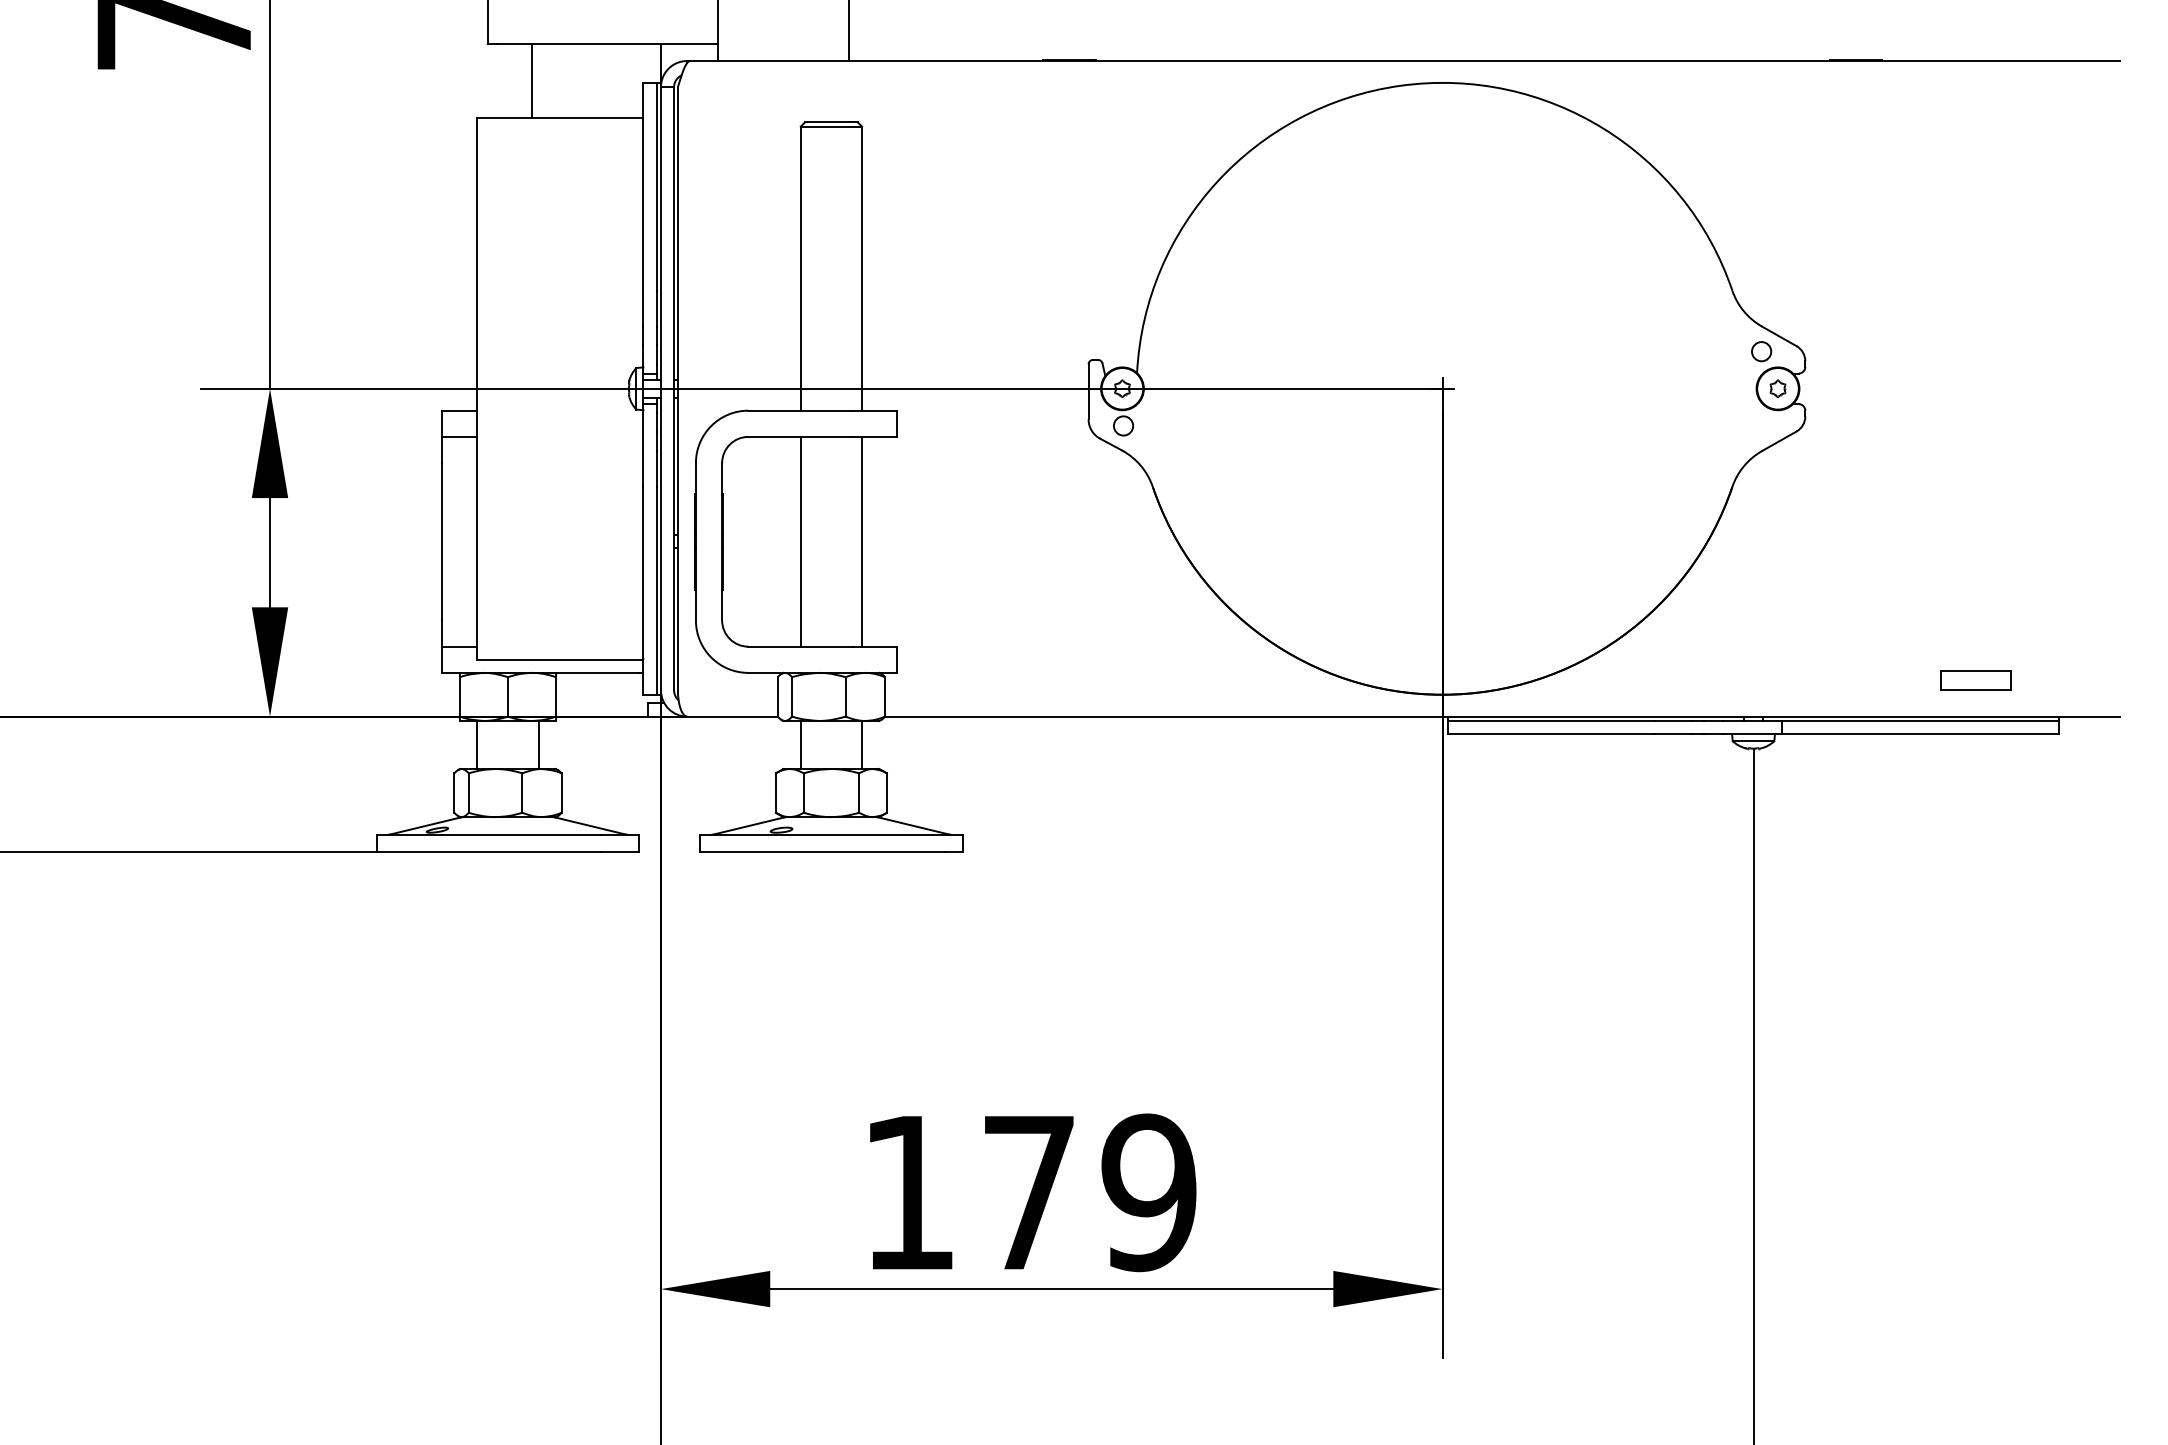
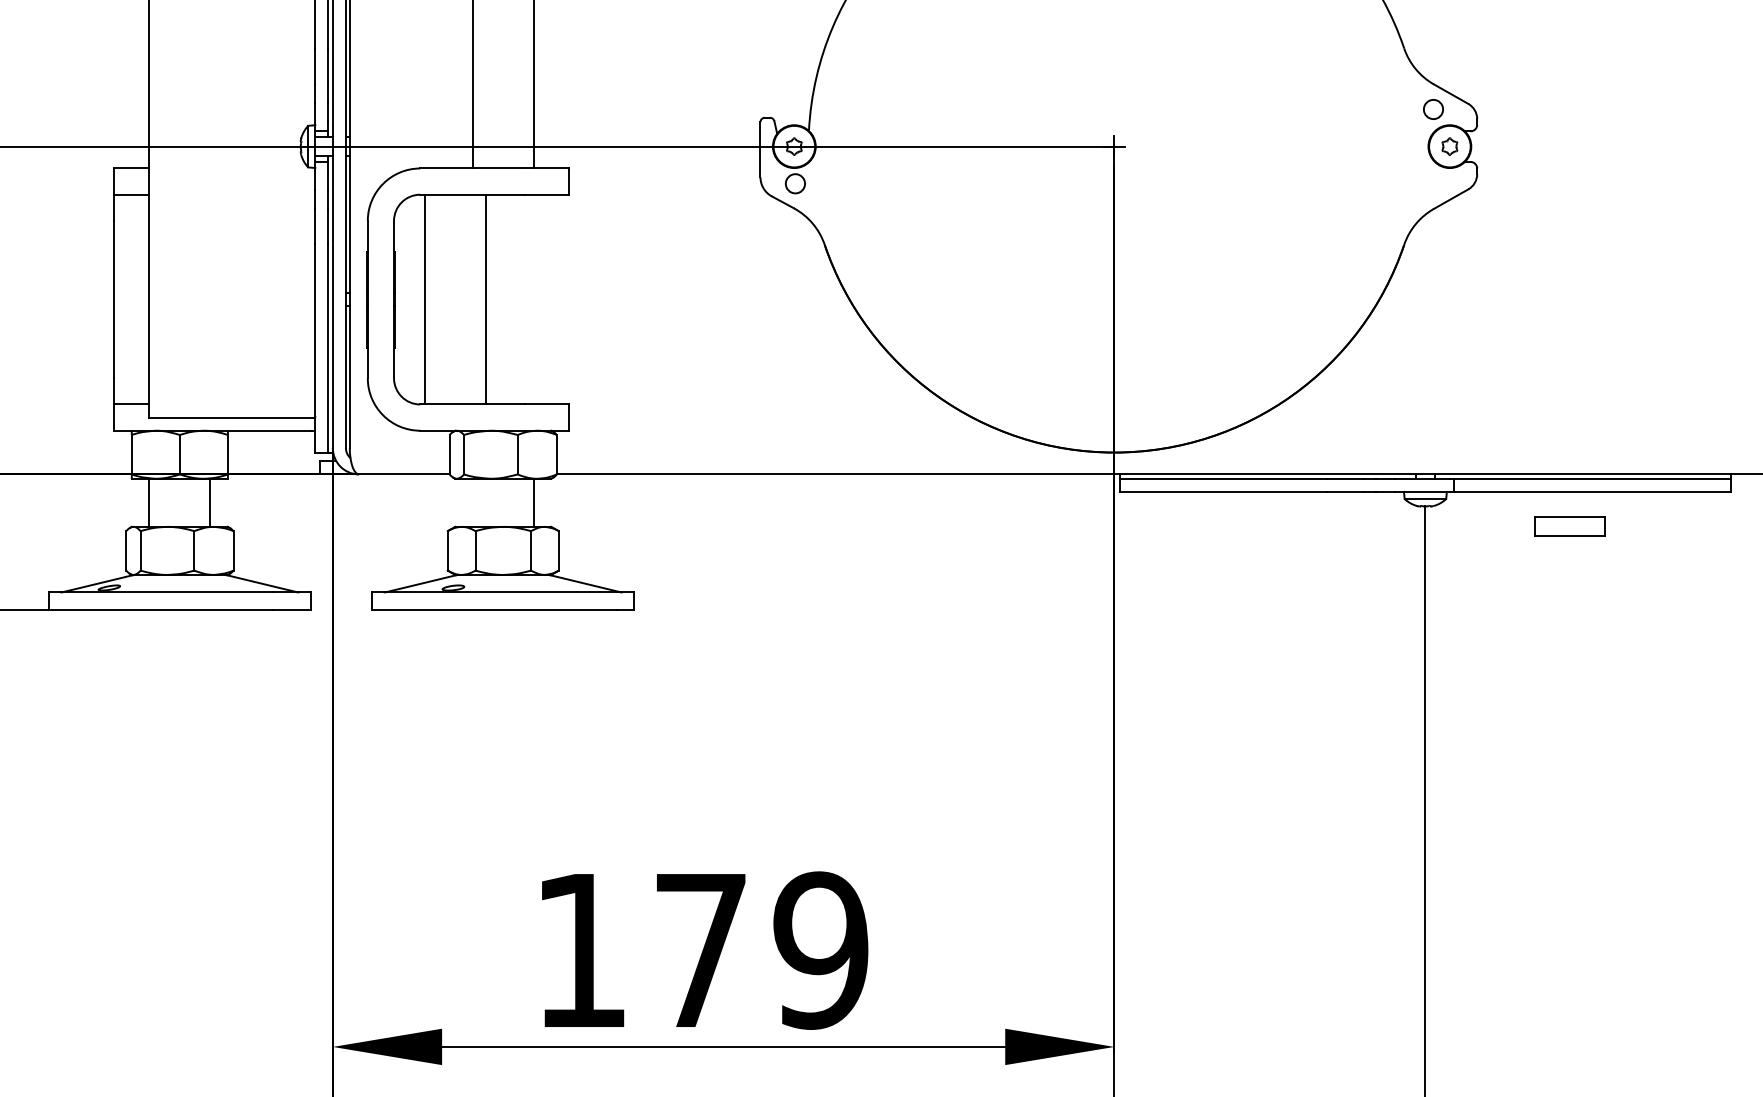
line: (800, 541) -> (424, 299), moved
line: (862, 541) -> (486, 299), moved
part: (1975, 680) -> (1569, 526), moved
line: (800, 744) -> (472, 502), removed

